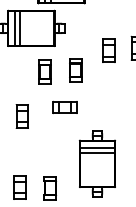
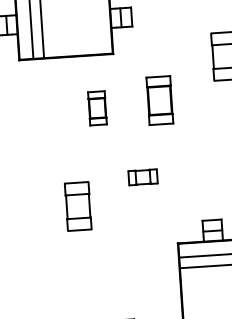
part: (44, 71) -> (96, 107), size x0.7
part: (64, 106) -> (141, 175), size x0.6
part: (21, 116) -> (76, 206), moved

